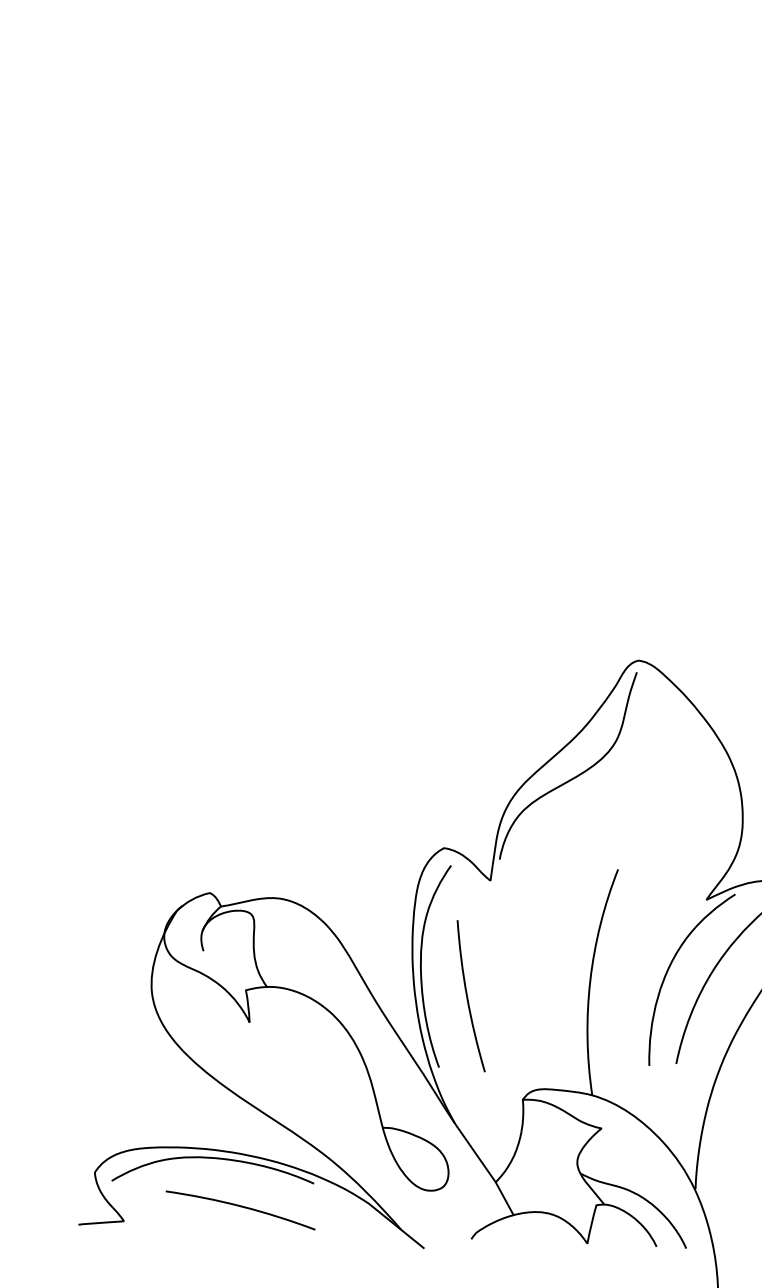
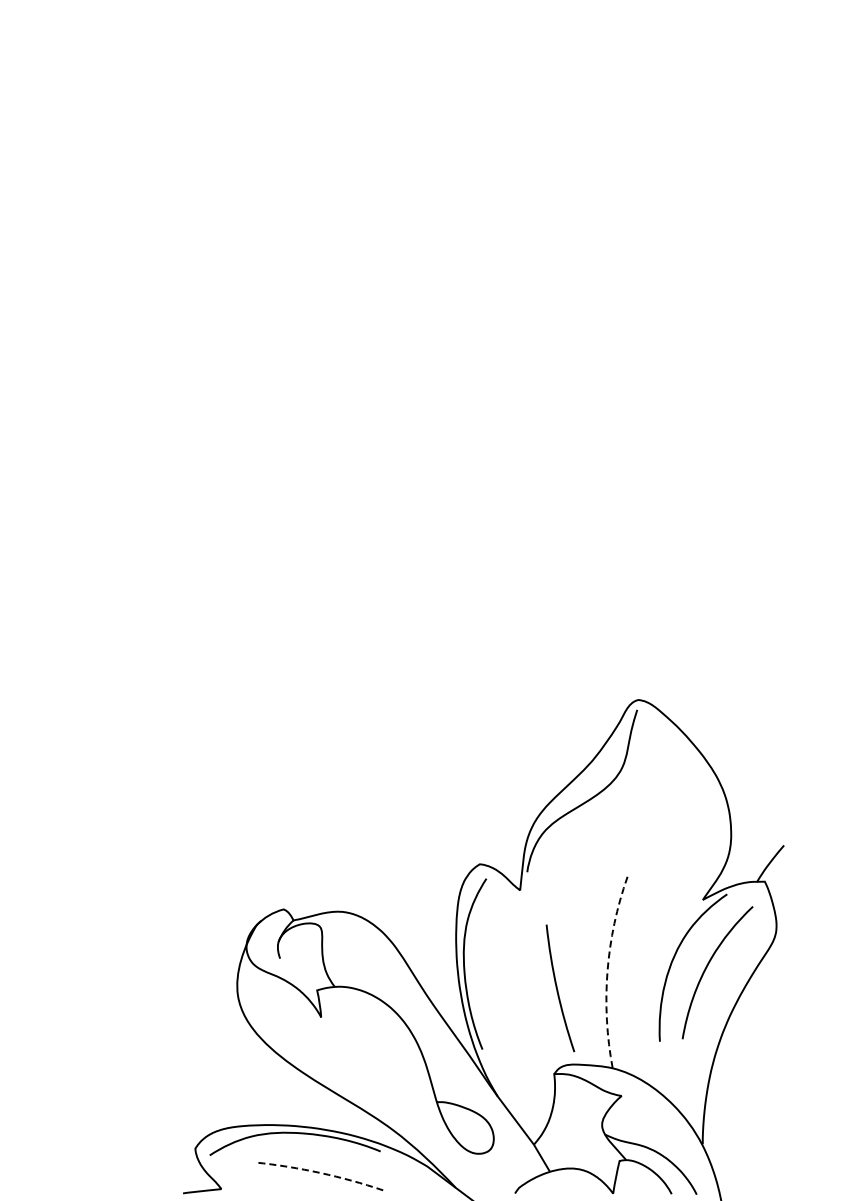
arc: (590, 980) -> (607, 971), solid -> dashed
arc: (468, 997) -> (558, 989), moved
arc: (241, 1205) -> (320, 1172), solid -> dashed

